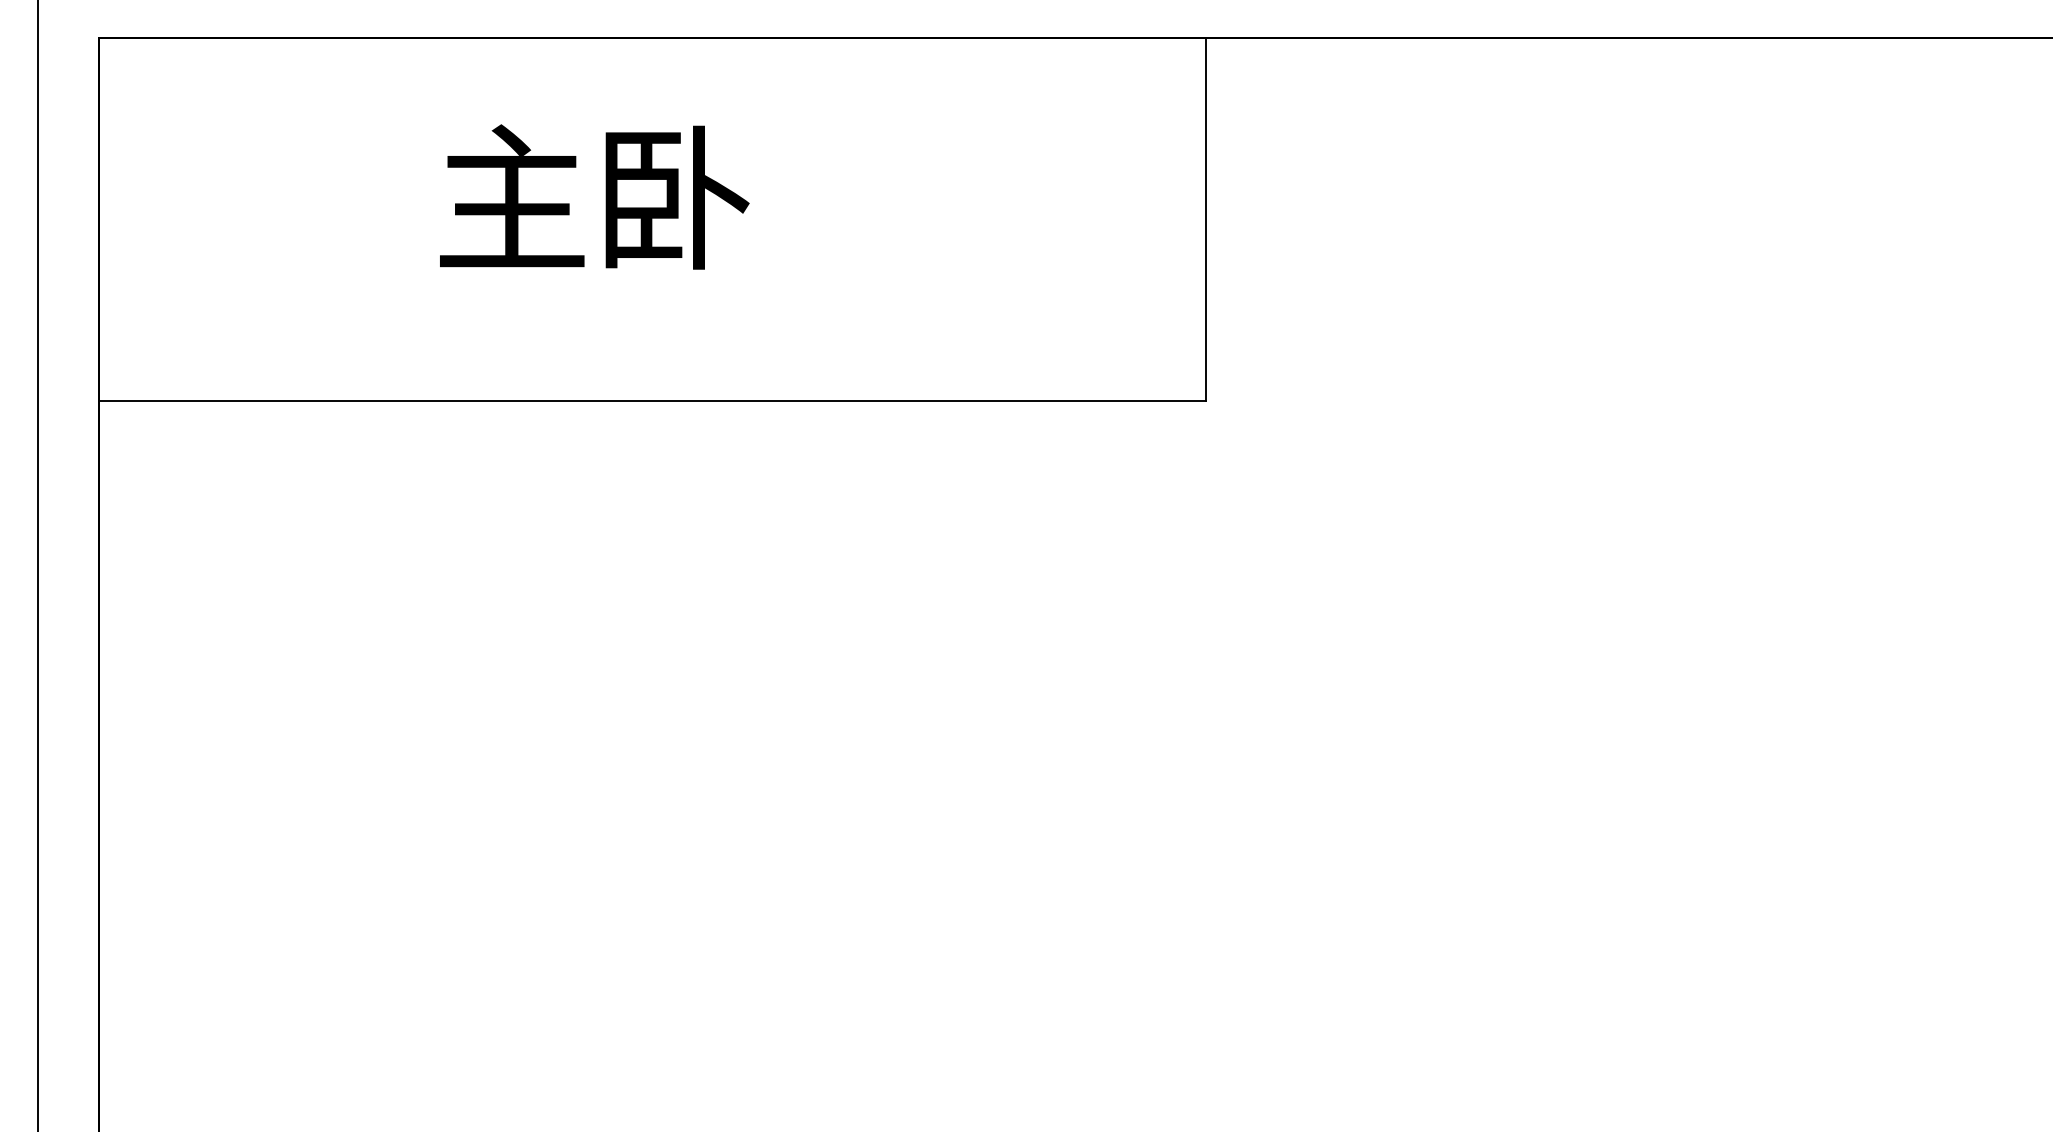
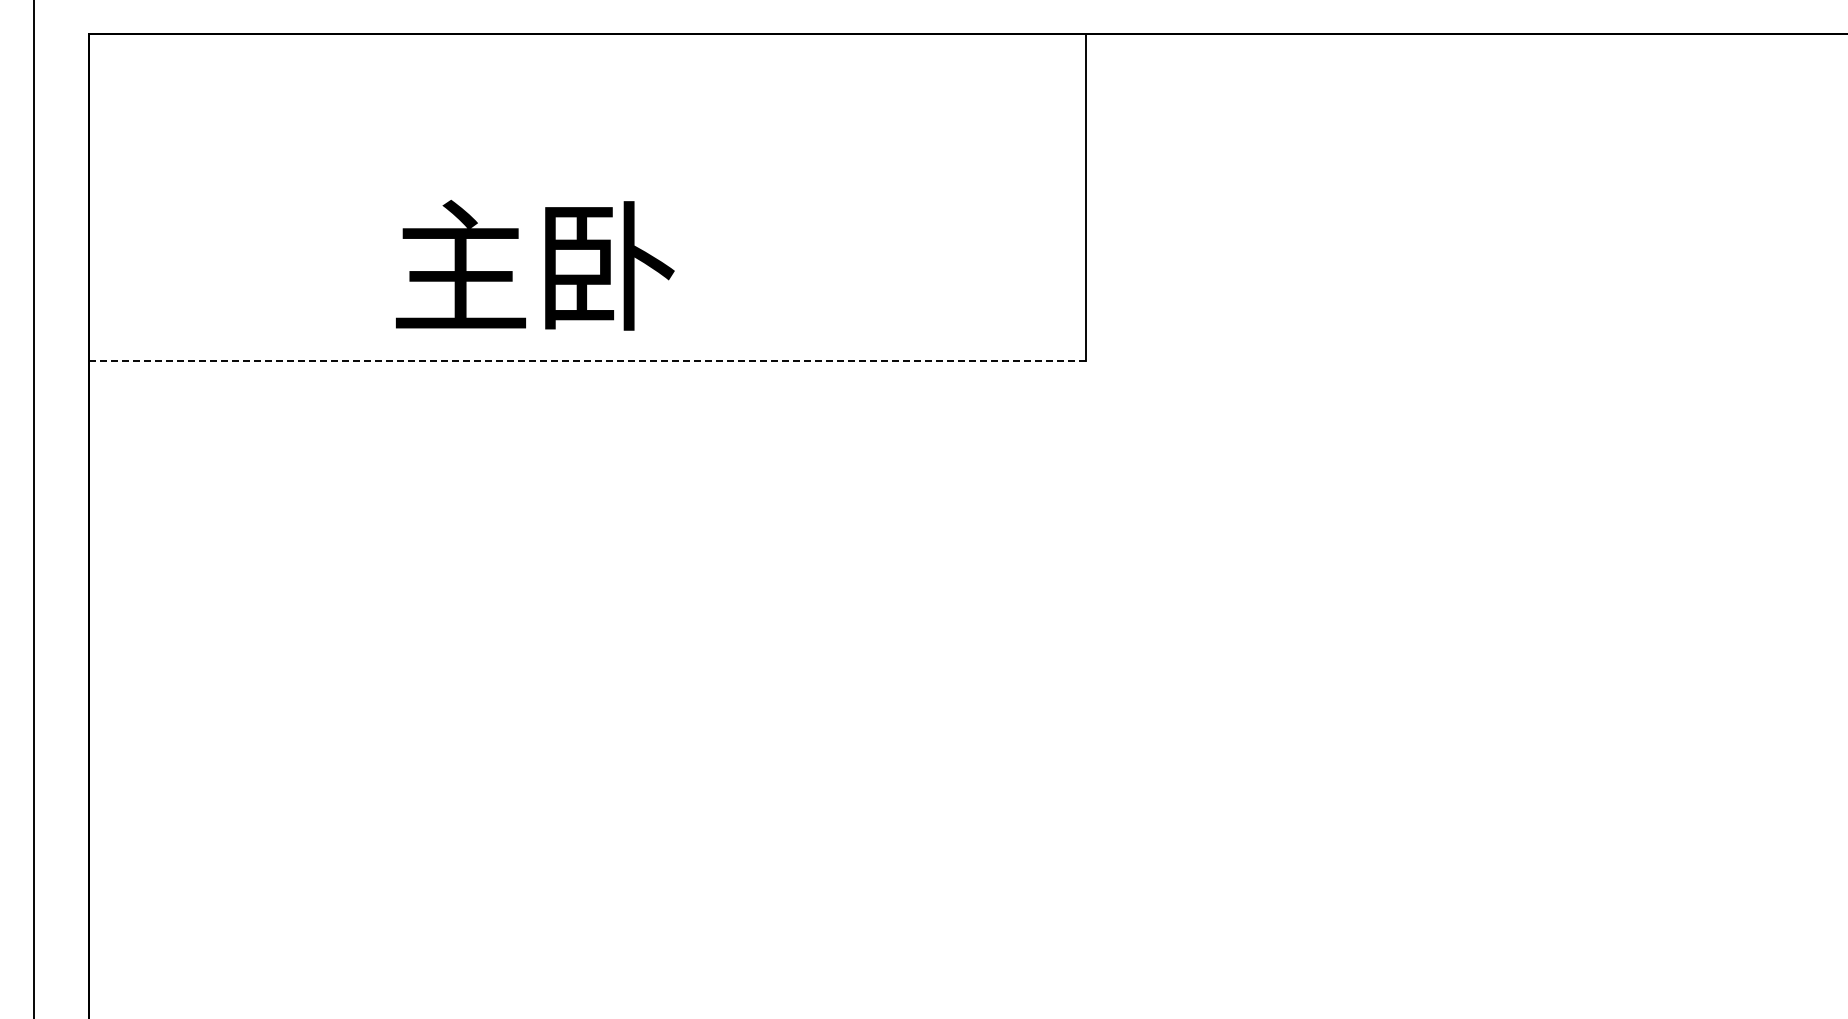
text: (594, 196) -> (535, 264), moved
line: (652, 401) -> (587, 361), solid -> dashed

